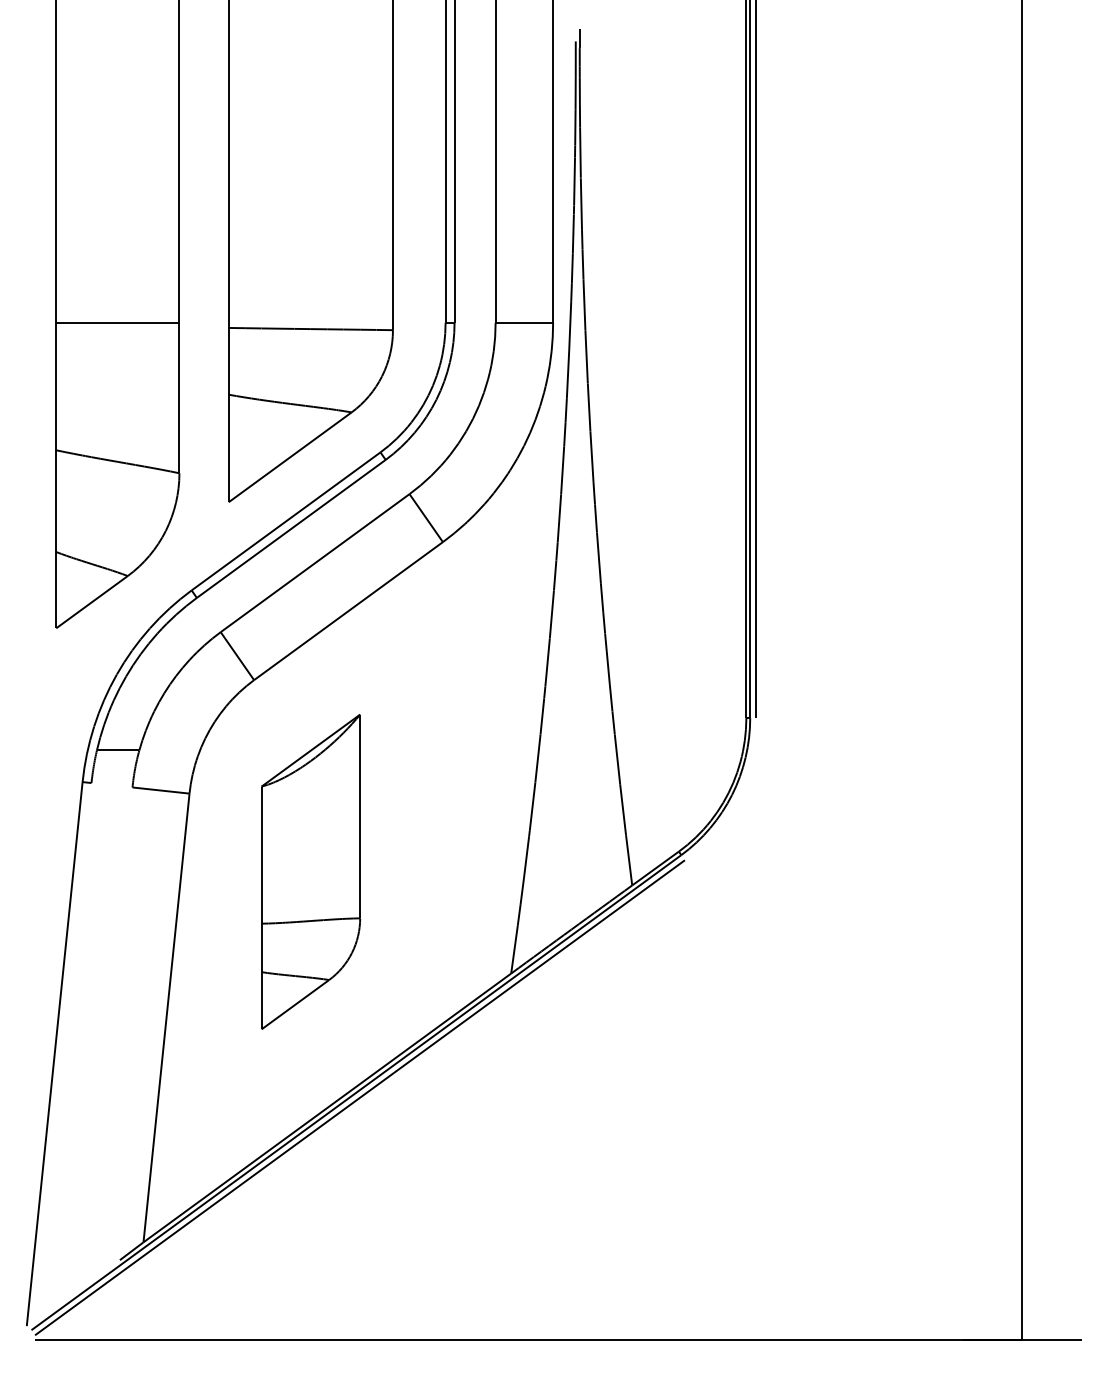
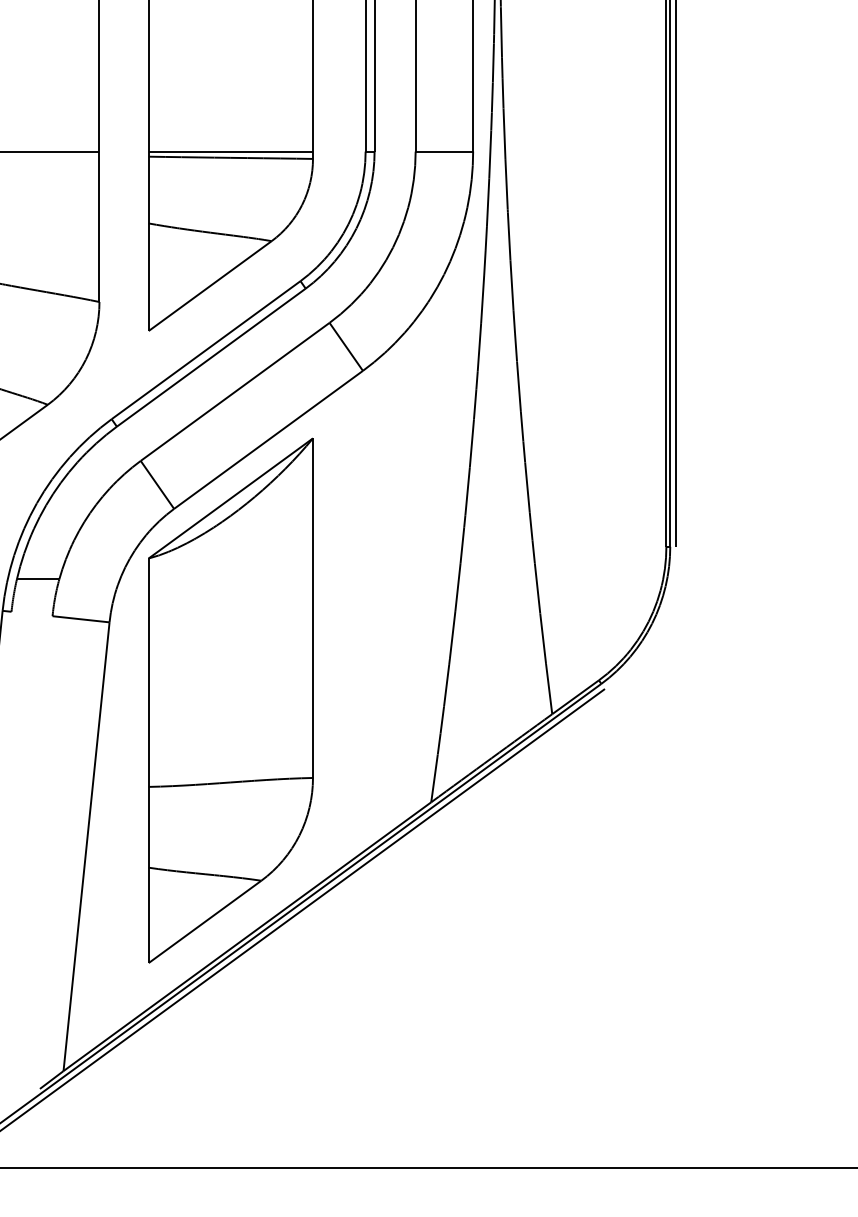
line: (310, 322) -> (230, 151), added
part: (310, 871) -> (230, 700), size x1.67

